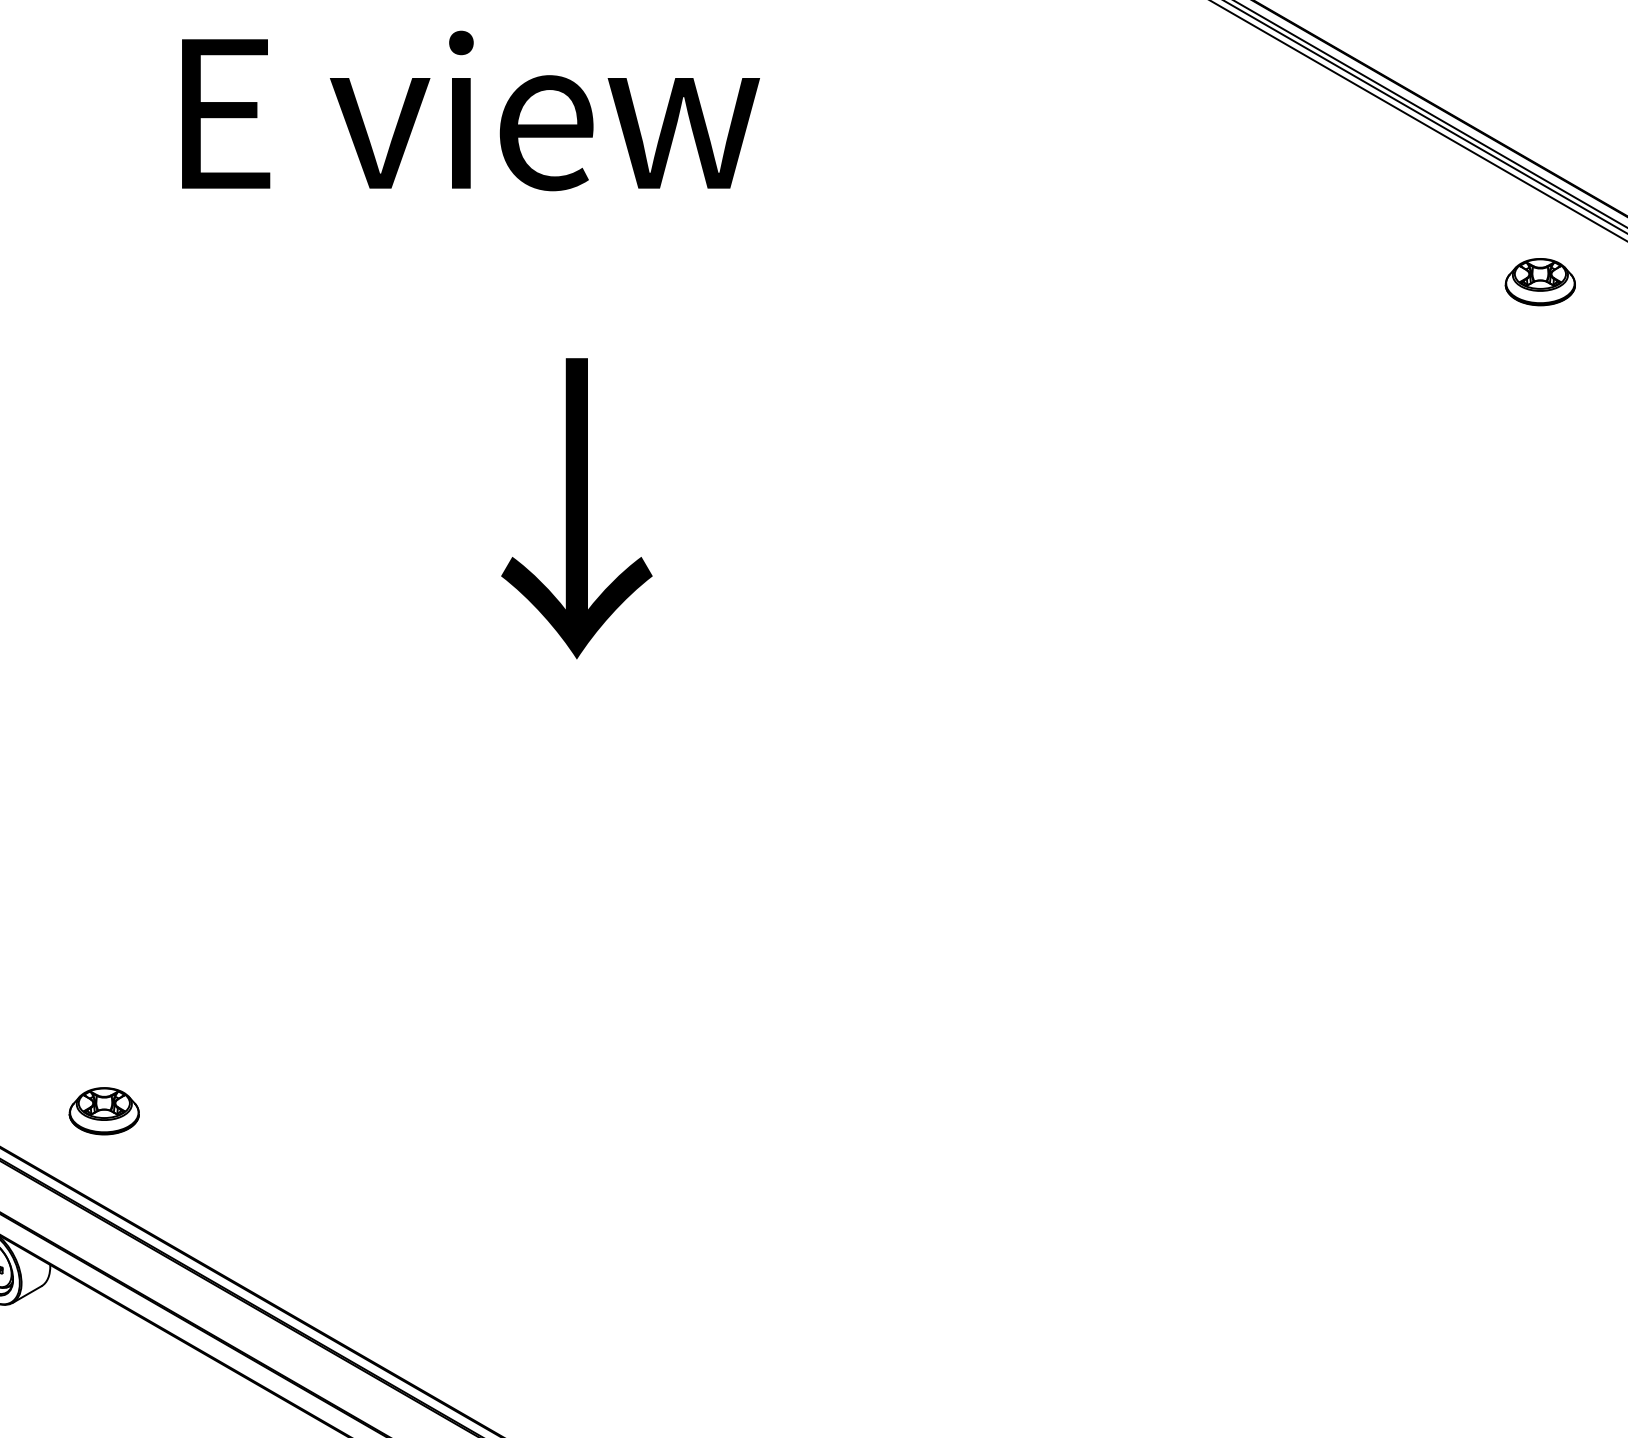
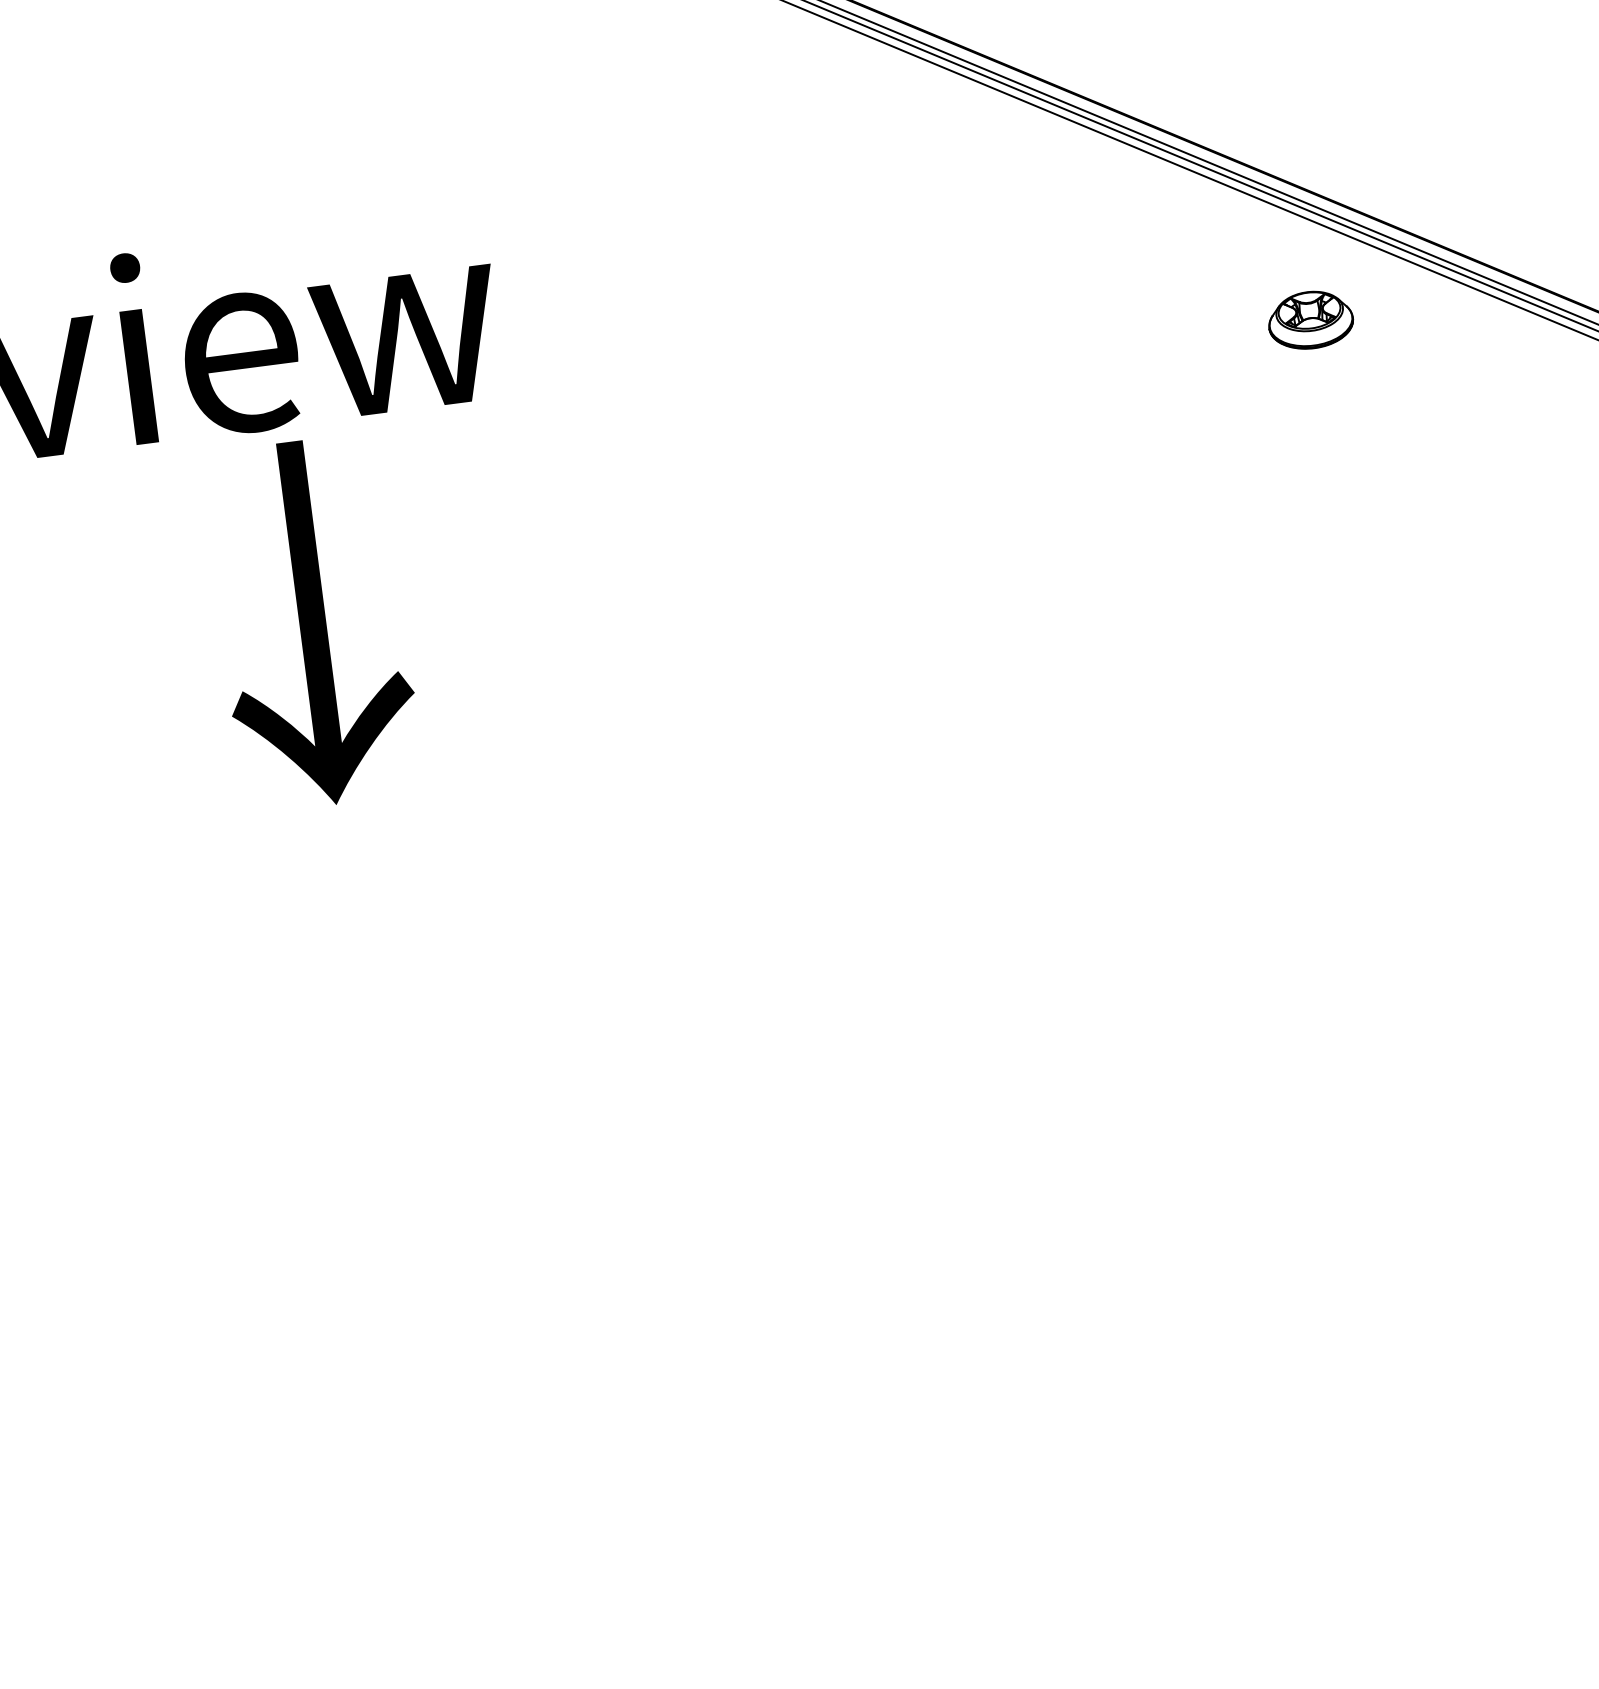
part: (1539, 282) -> (1309, 320), moved
text: (576, 508) -> (312, 623), moved

